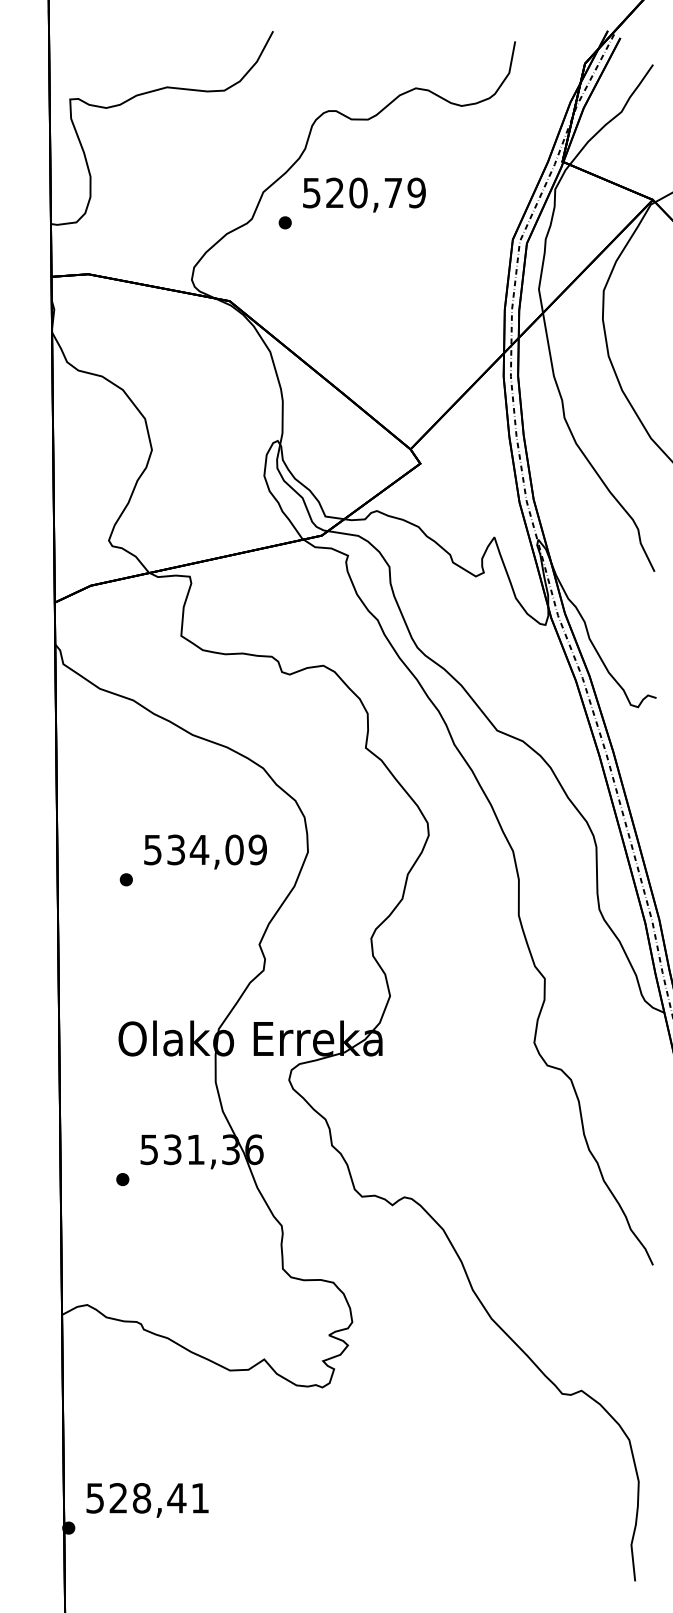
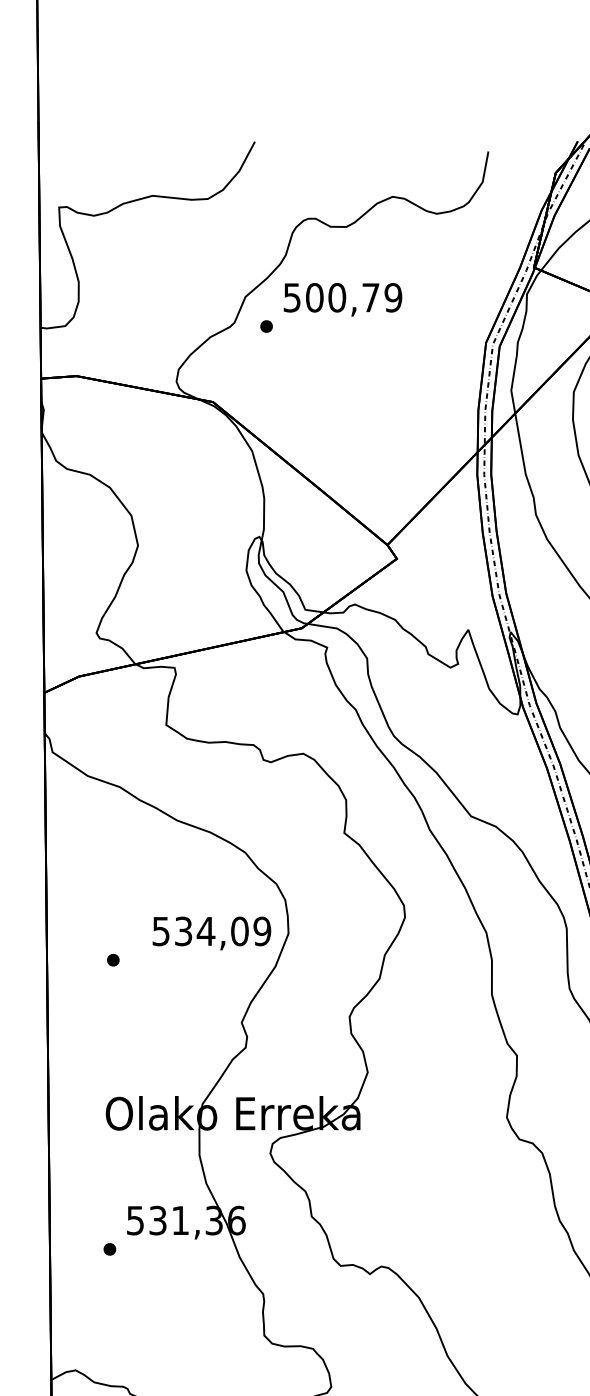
text: (335, 192) -> (315, 297), 520,79 -> 500,79
text: (205, 851) -> (211, 932), moved

